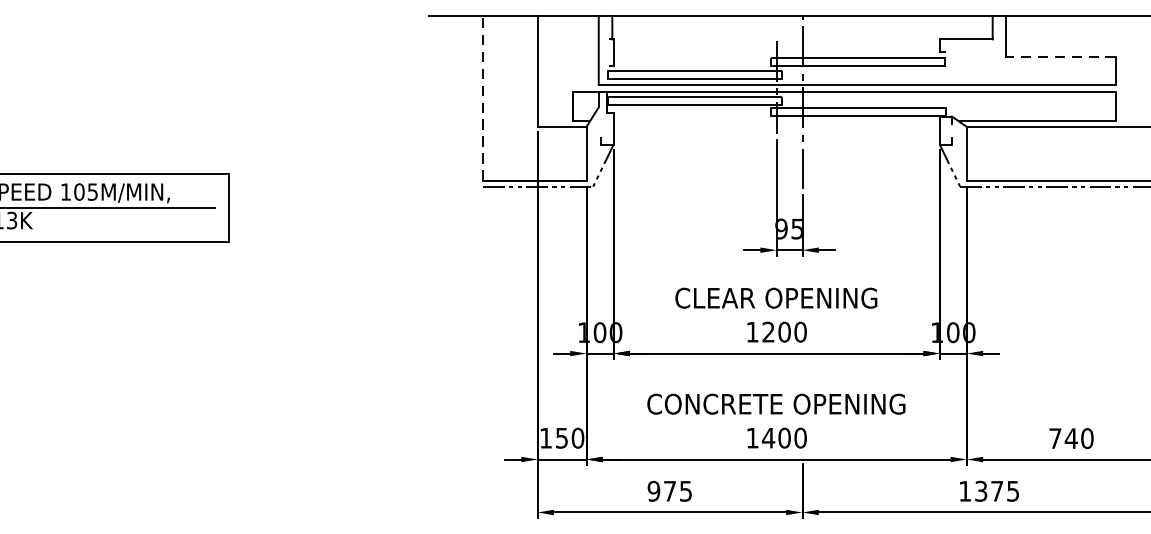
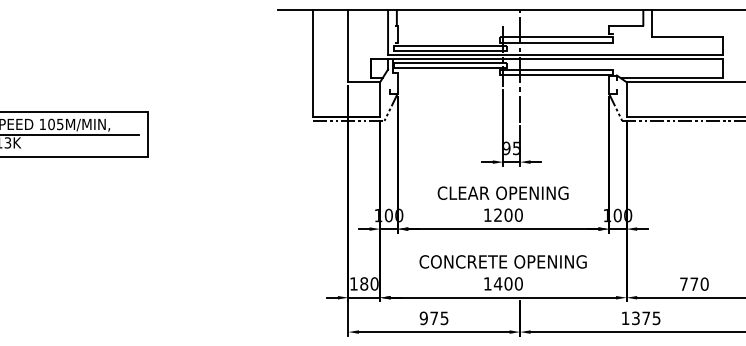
line: (1060, 56) -> (687, 36), dashed -> solid
line: (483, 98) -> (313, 63), dashed -> solid
text: (562, 437) -> (364, 283), 150 -> 180
text: (1071, 437) -> (694, 283), 740 -> 770

